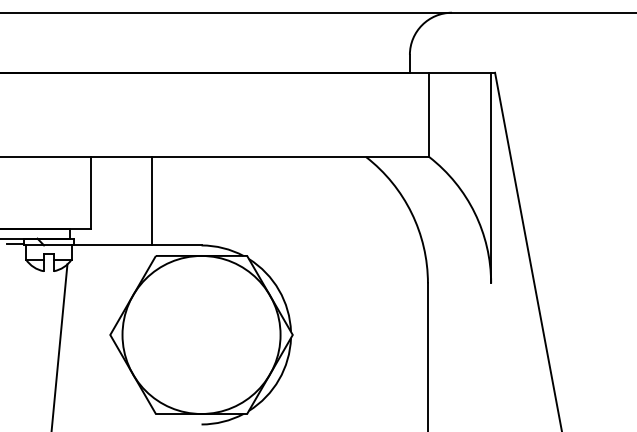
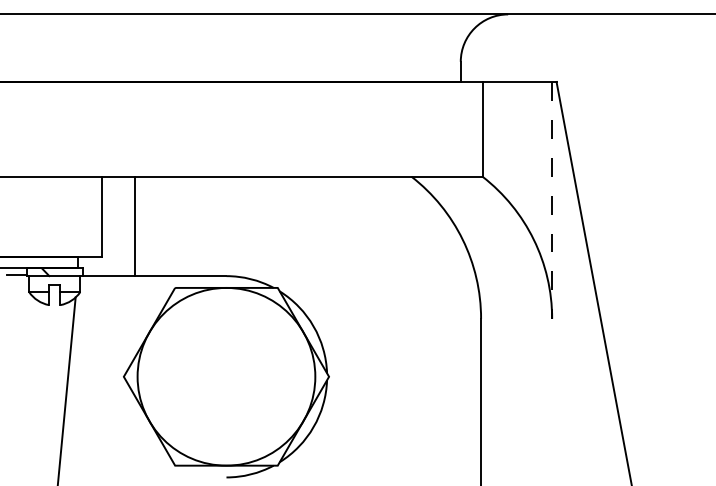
line: (491, 178) -> (552, 200), solid -> dashed
line: (152, 201) -> (135, 226), moved

